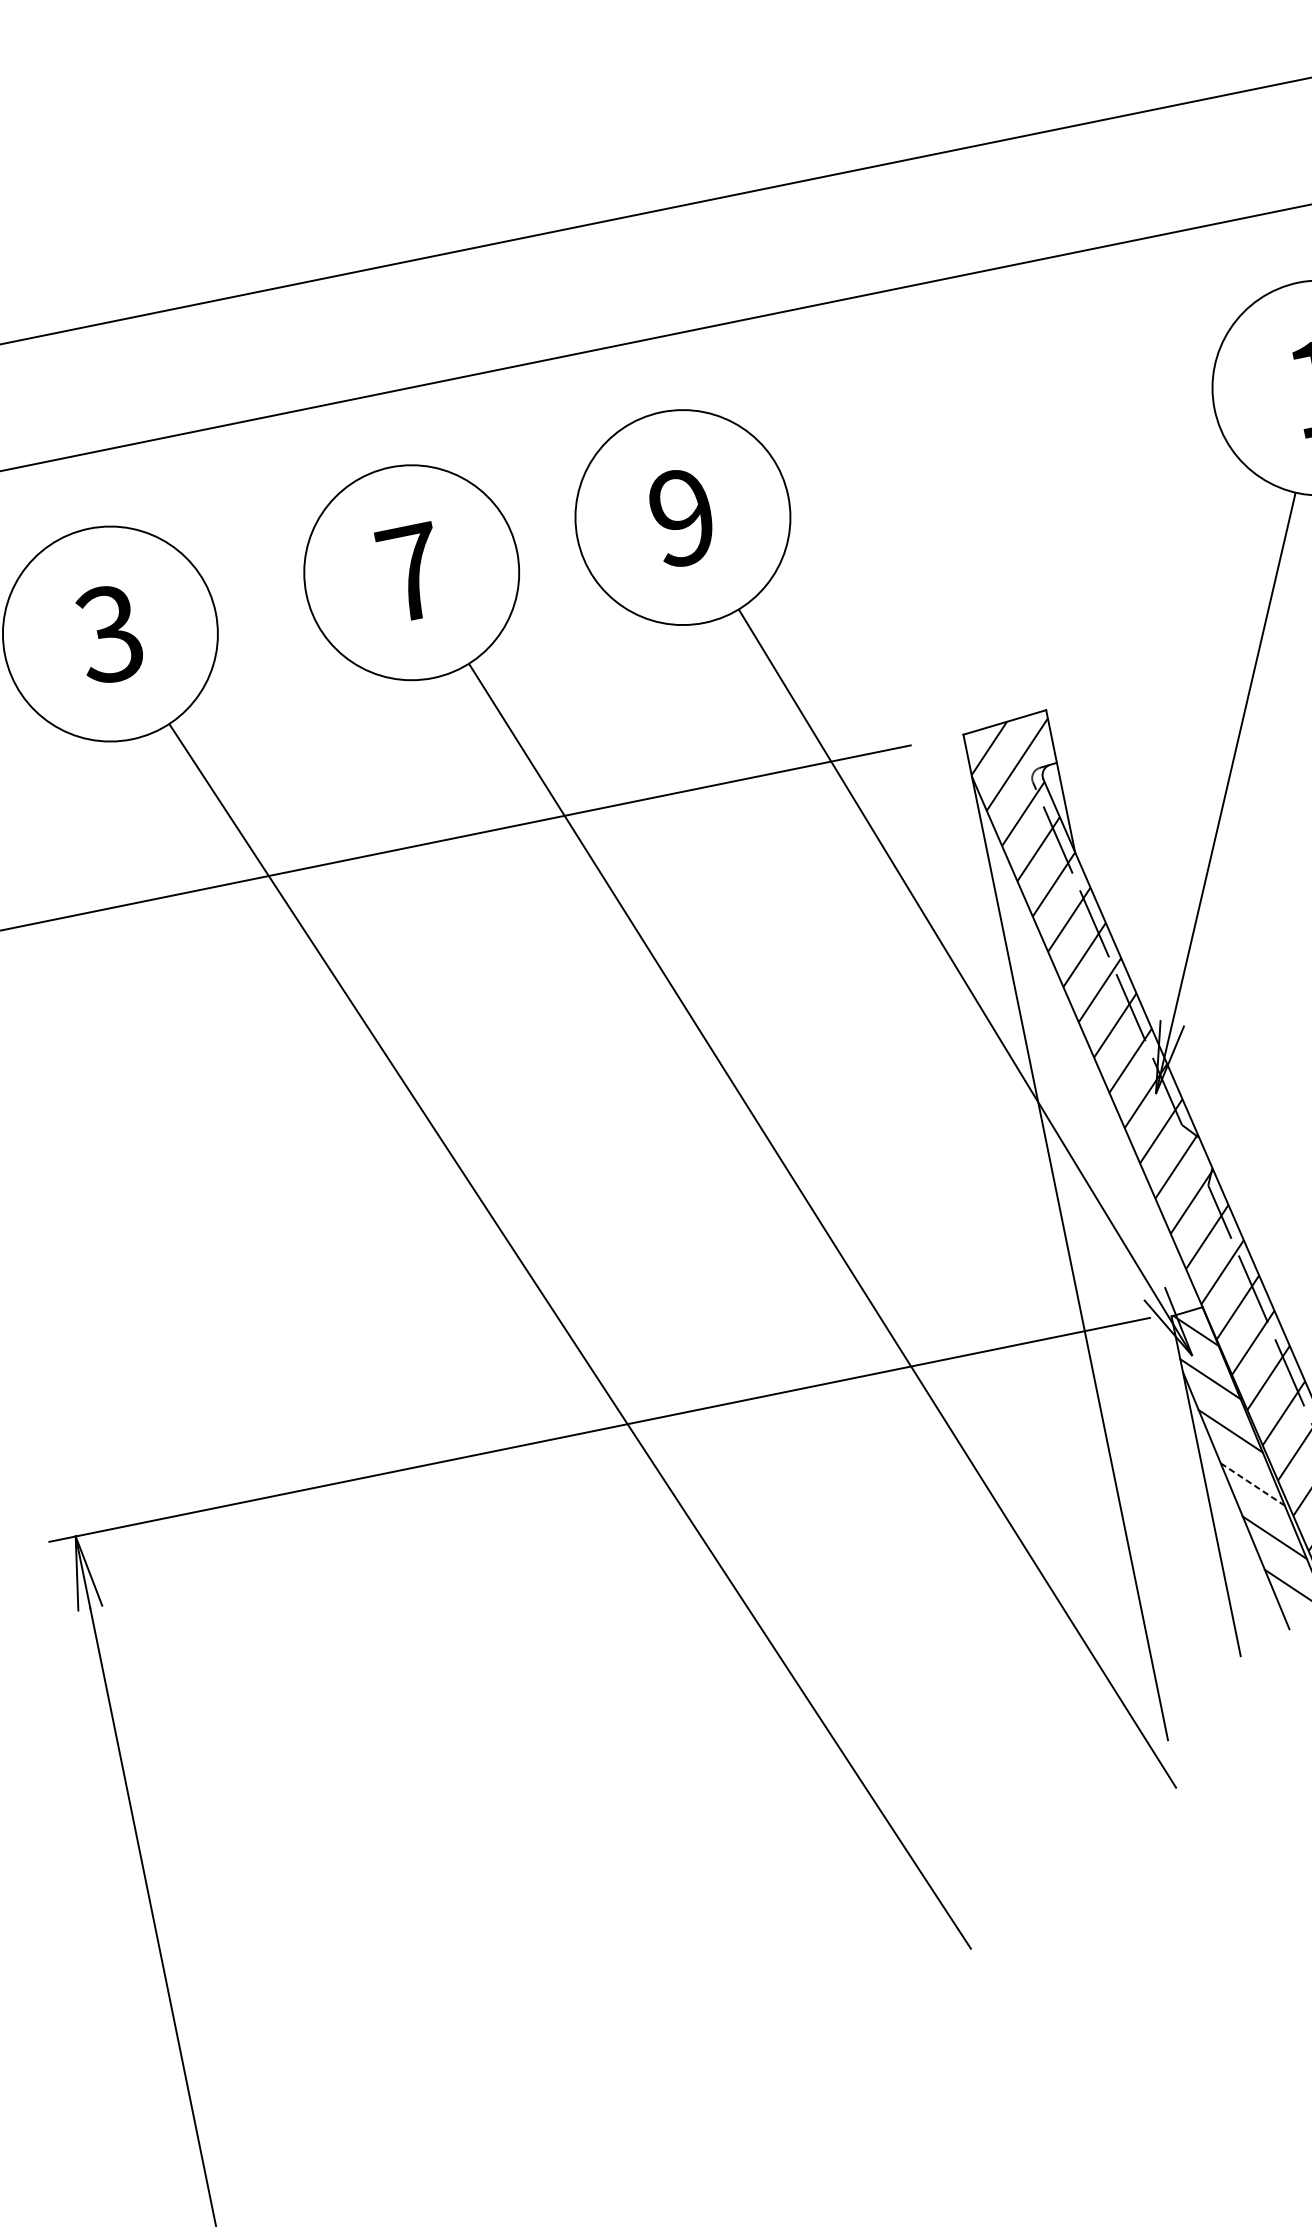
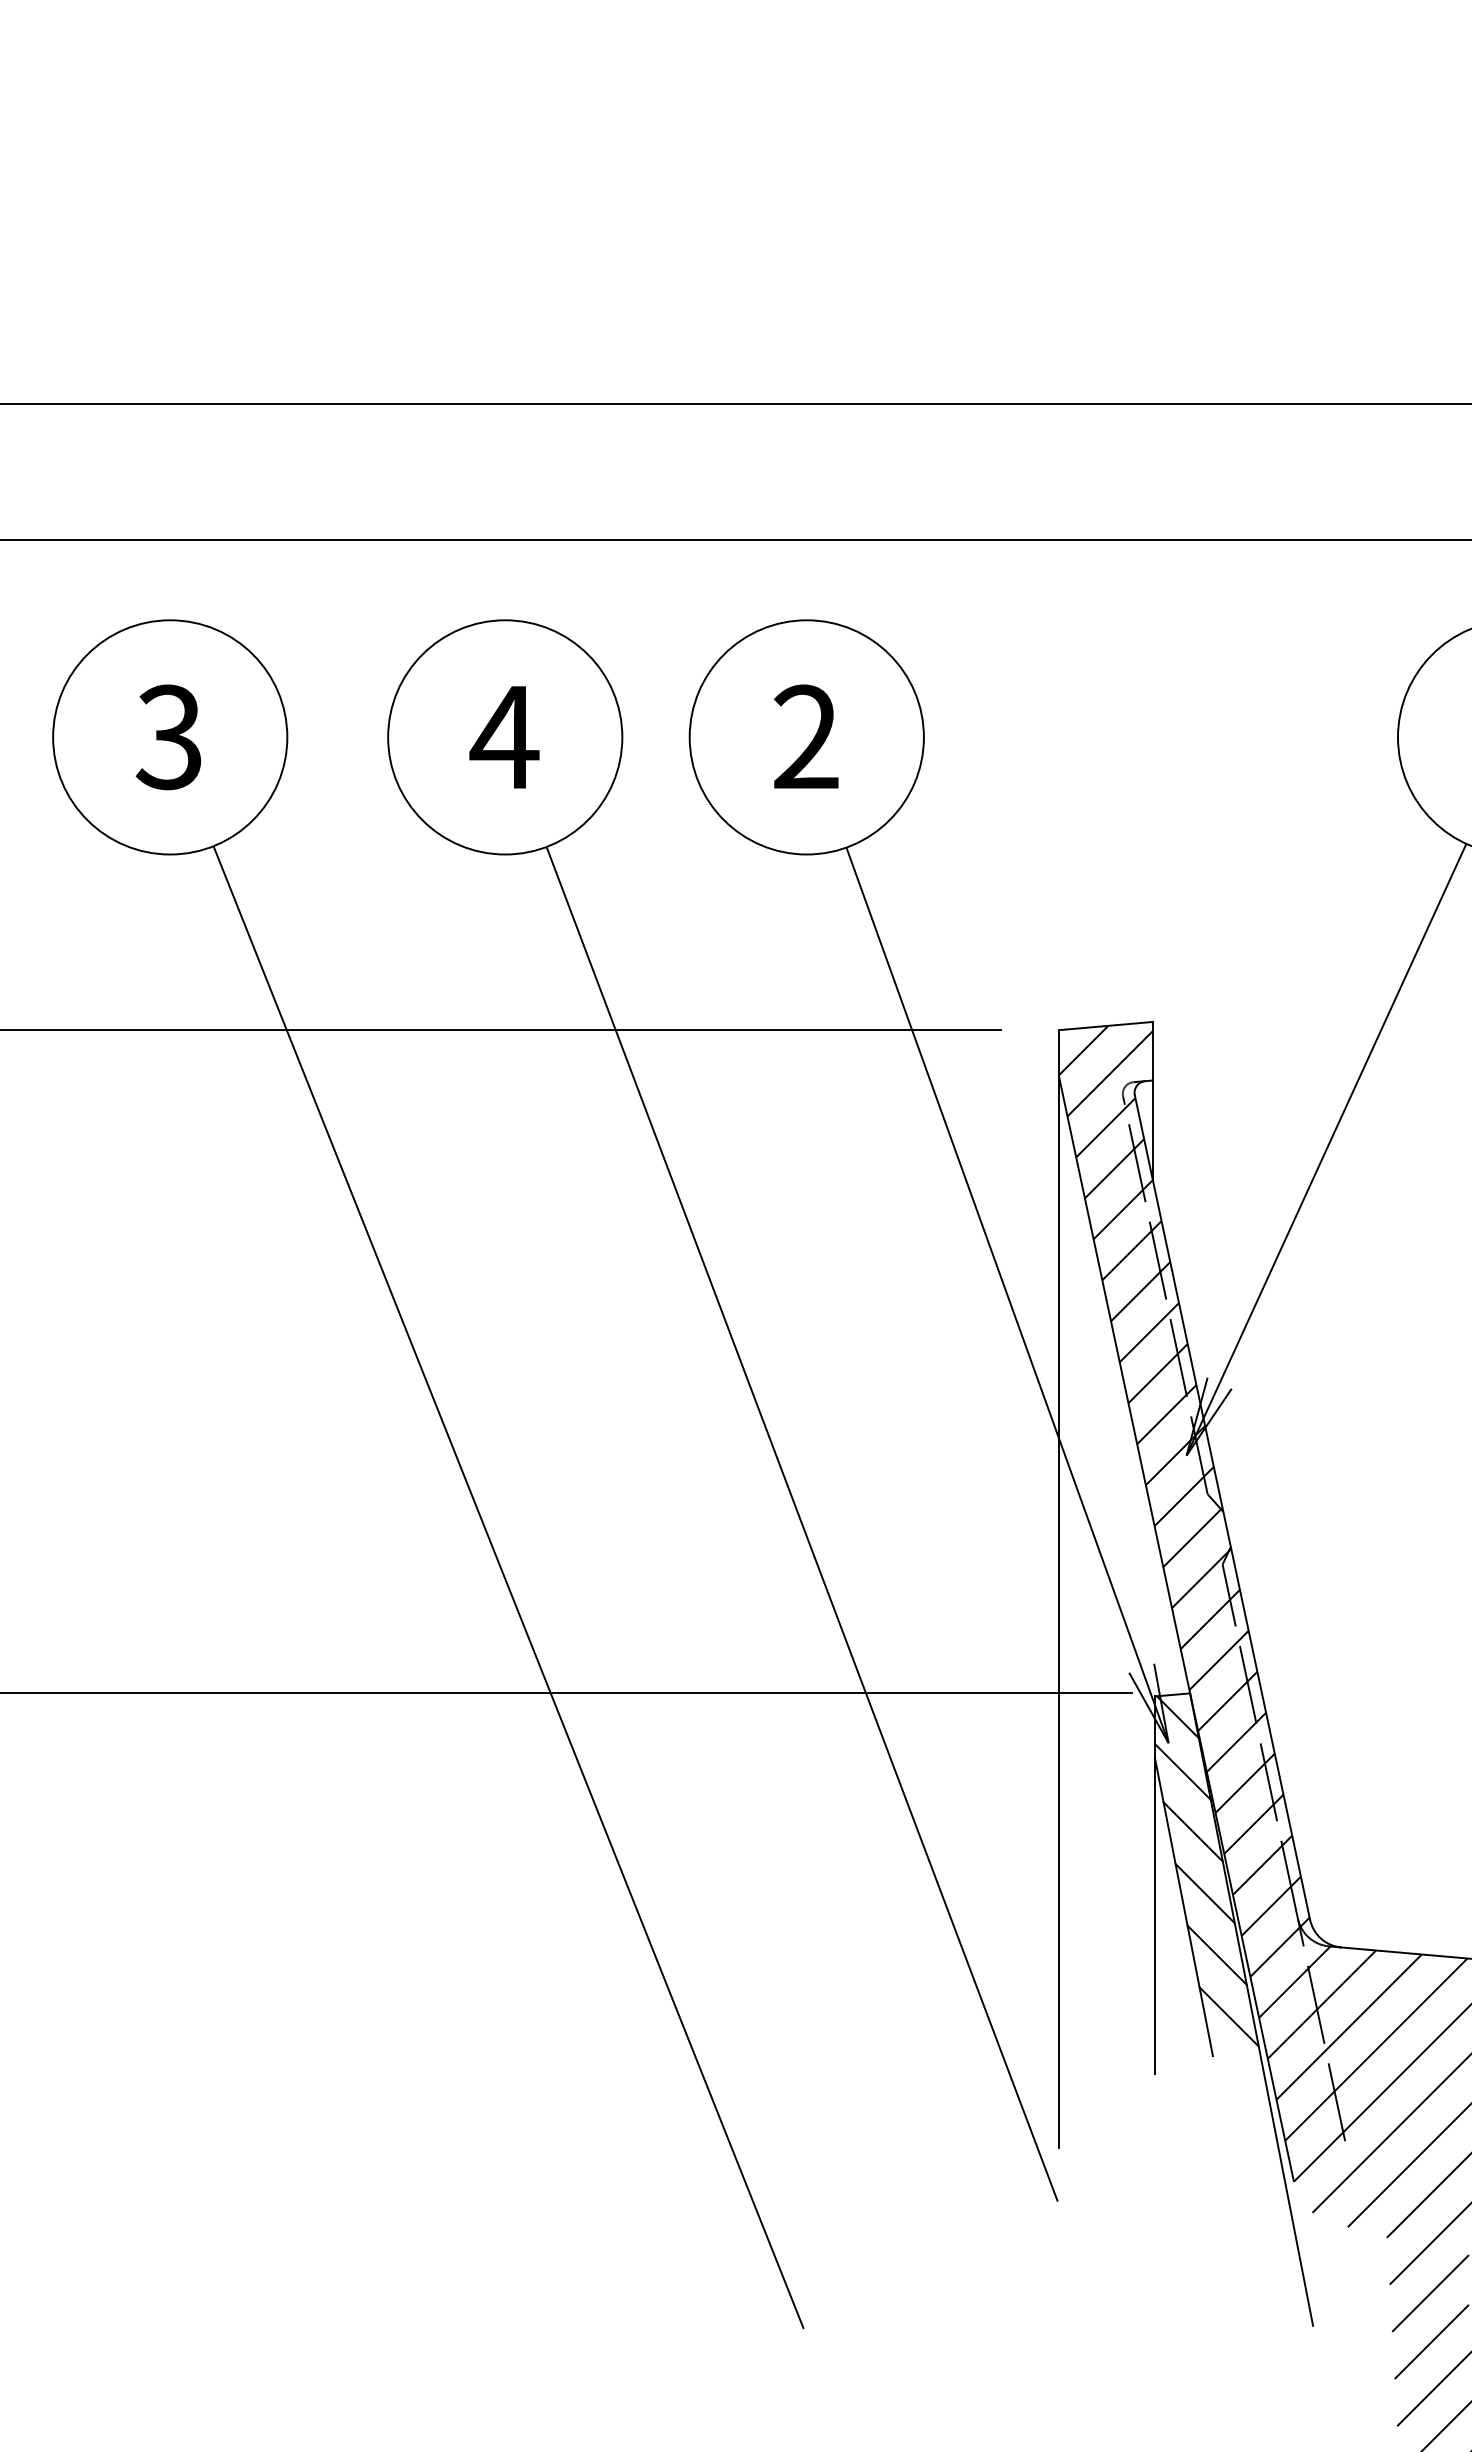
text: (682, 517) -> (806, 737), 9 -> 2
text: (411, 572) -> (504, 737), 7 -> 4
line: (1253, 1484) -> (1205, 1893), dashed -> solid

